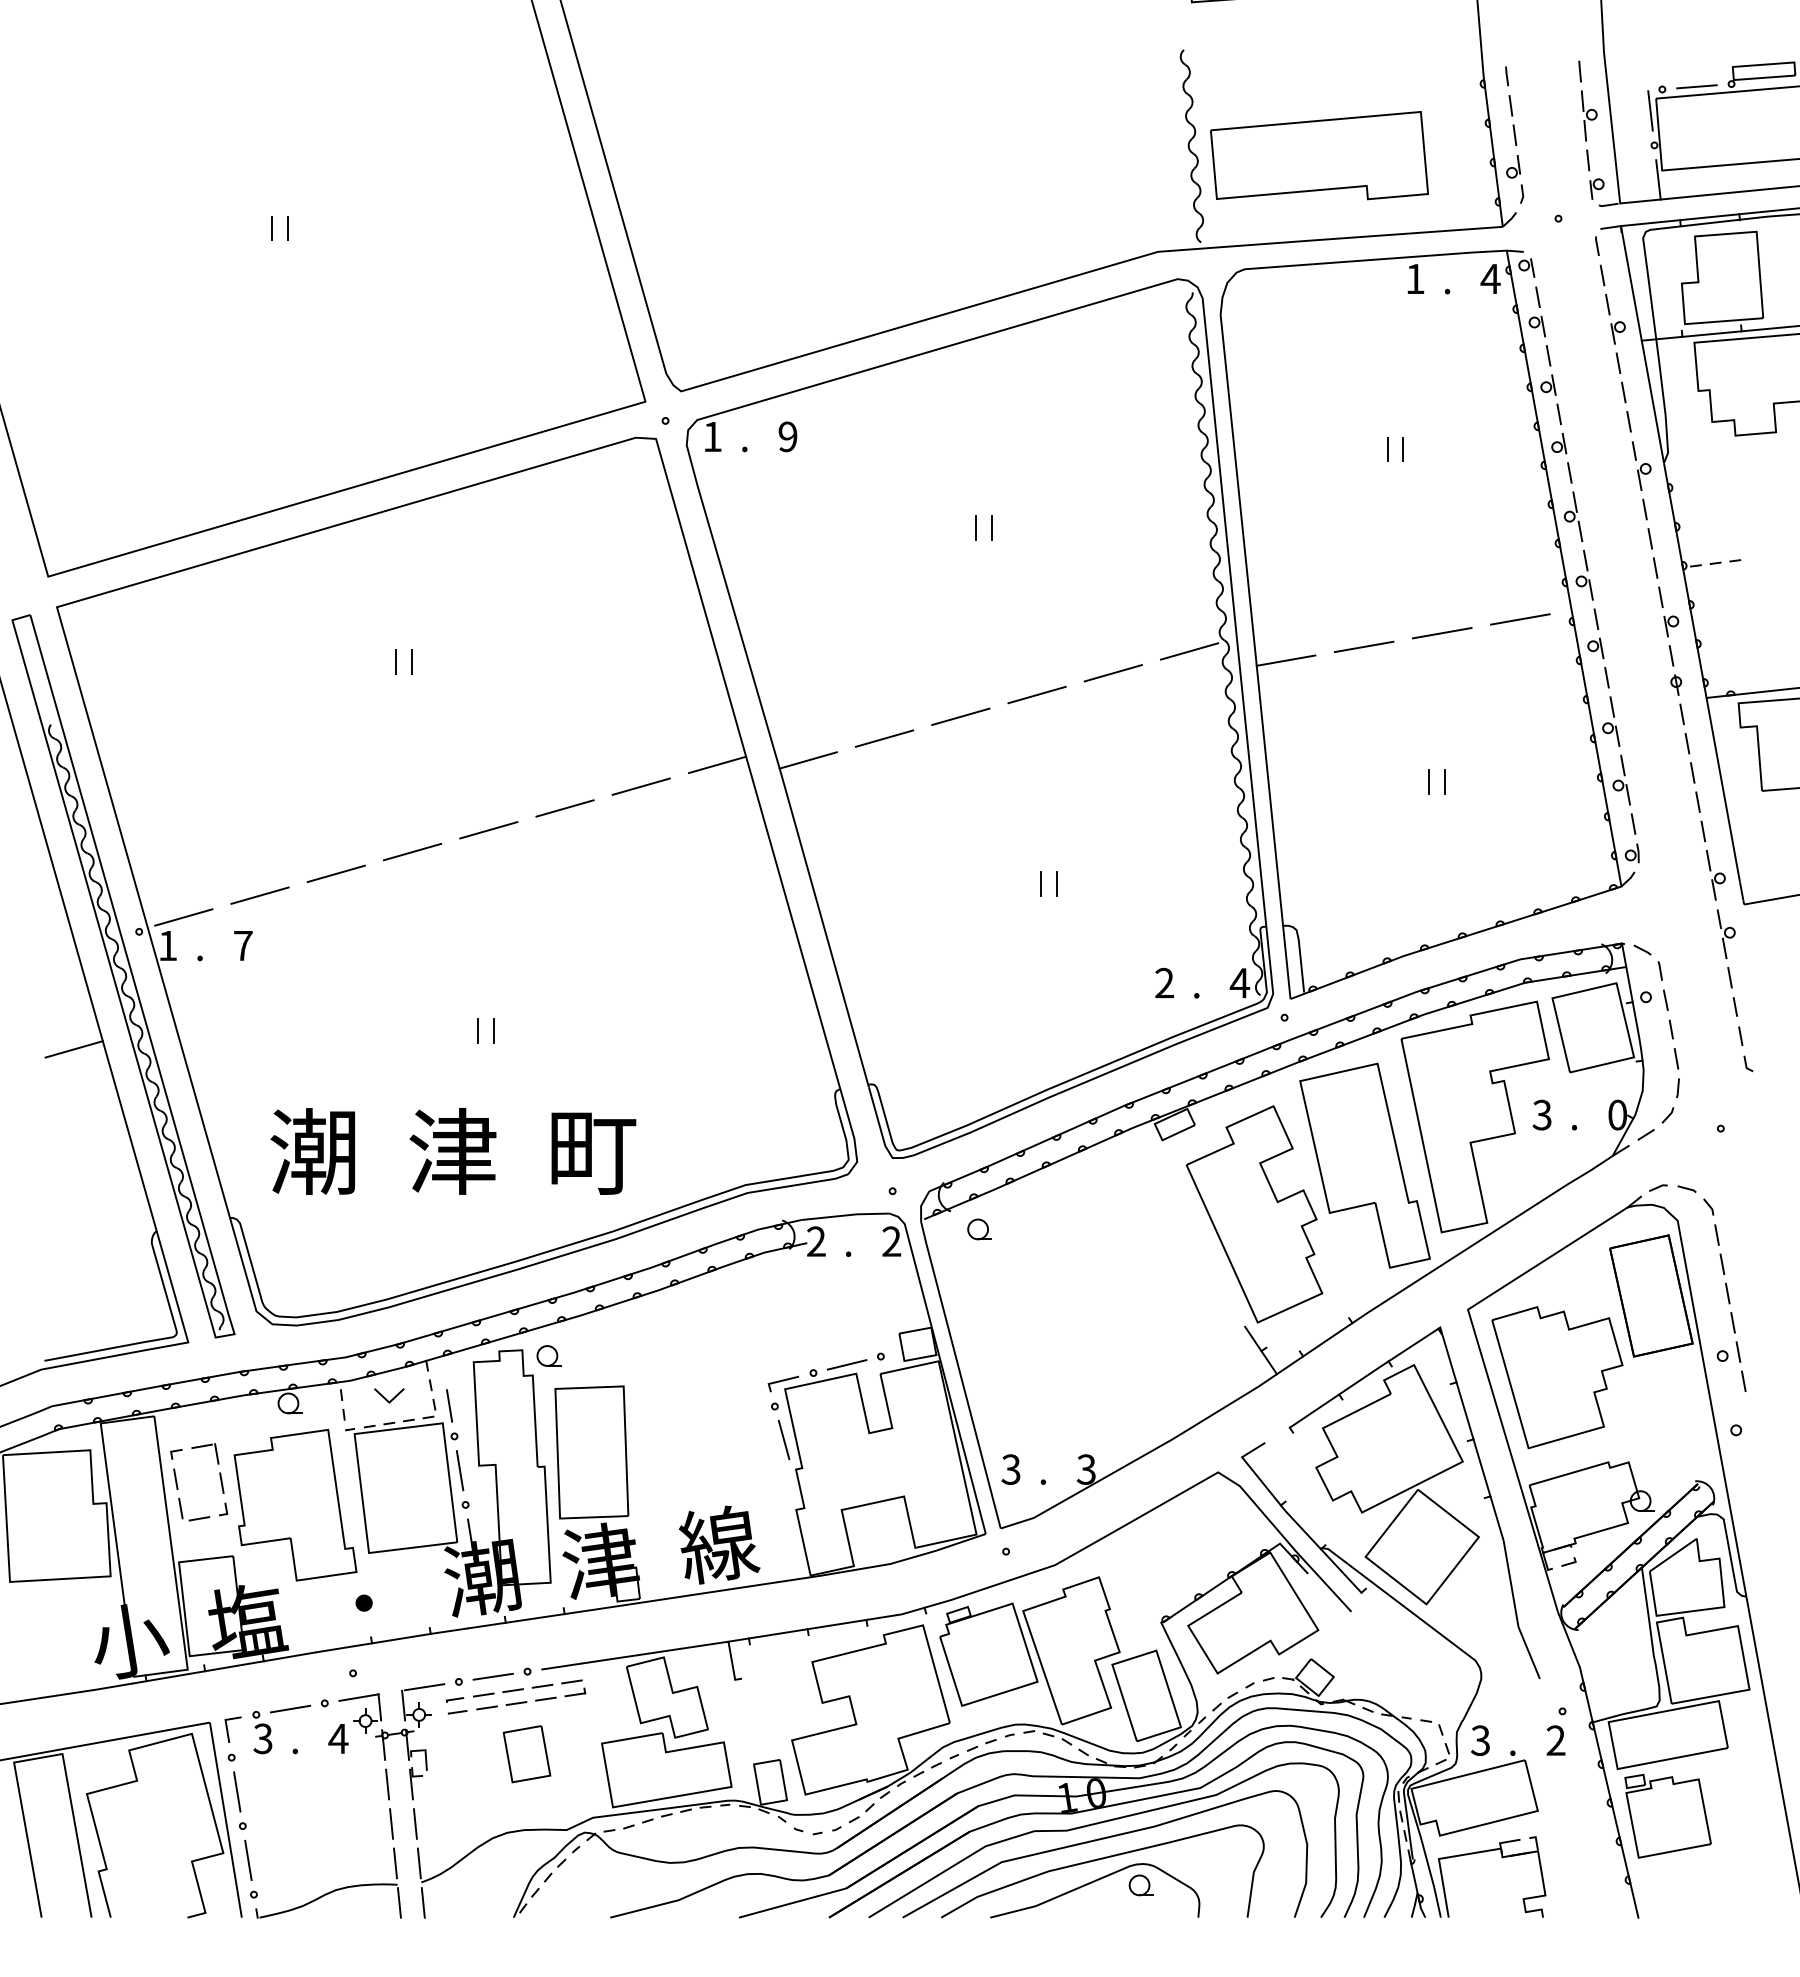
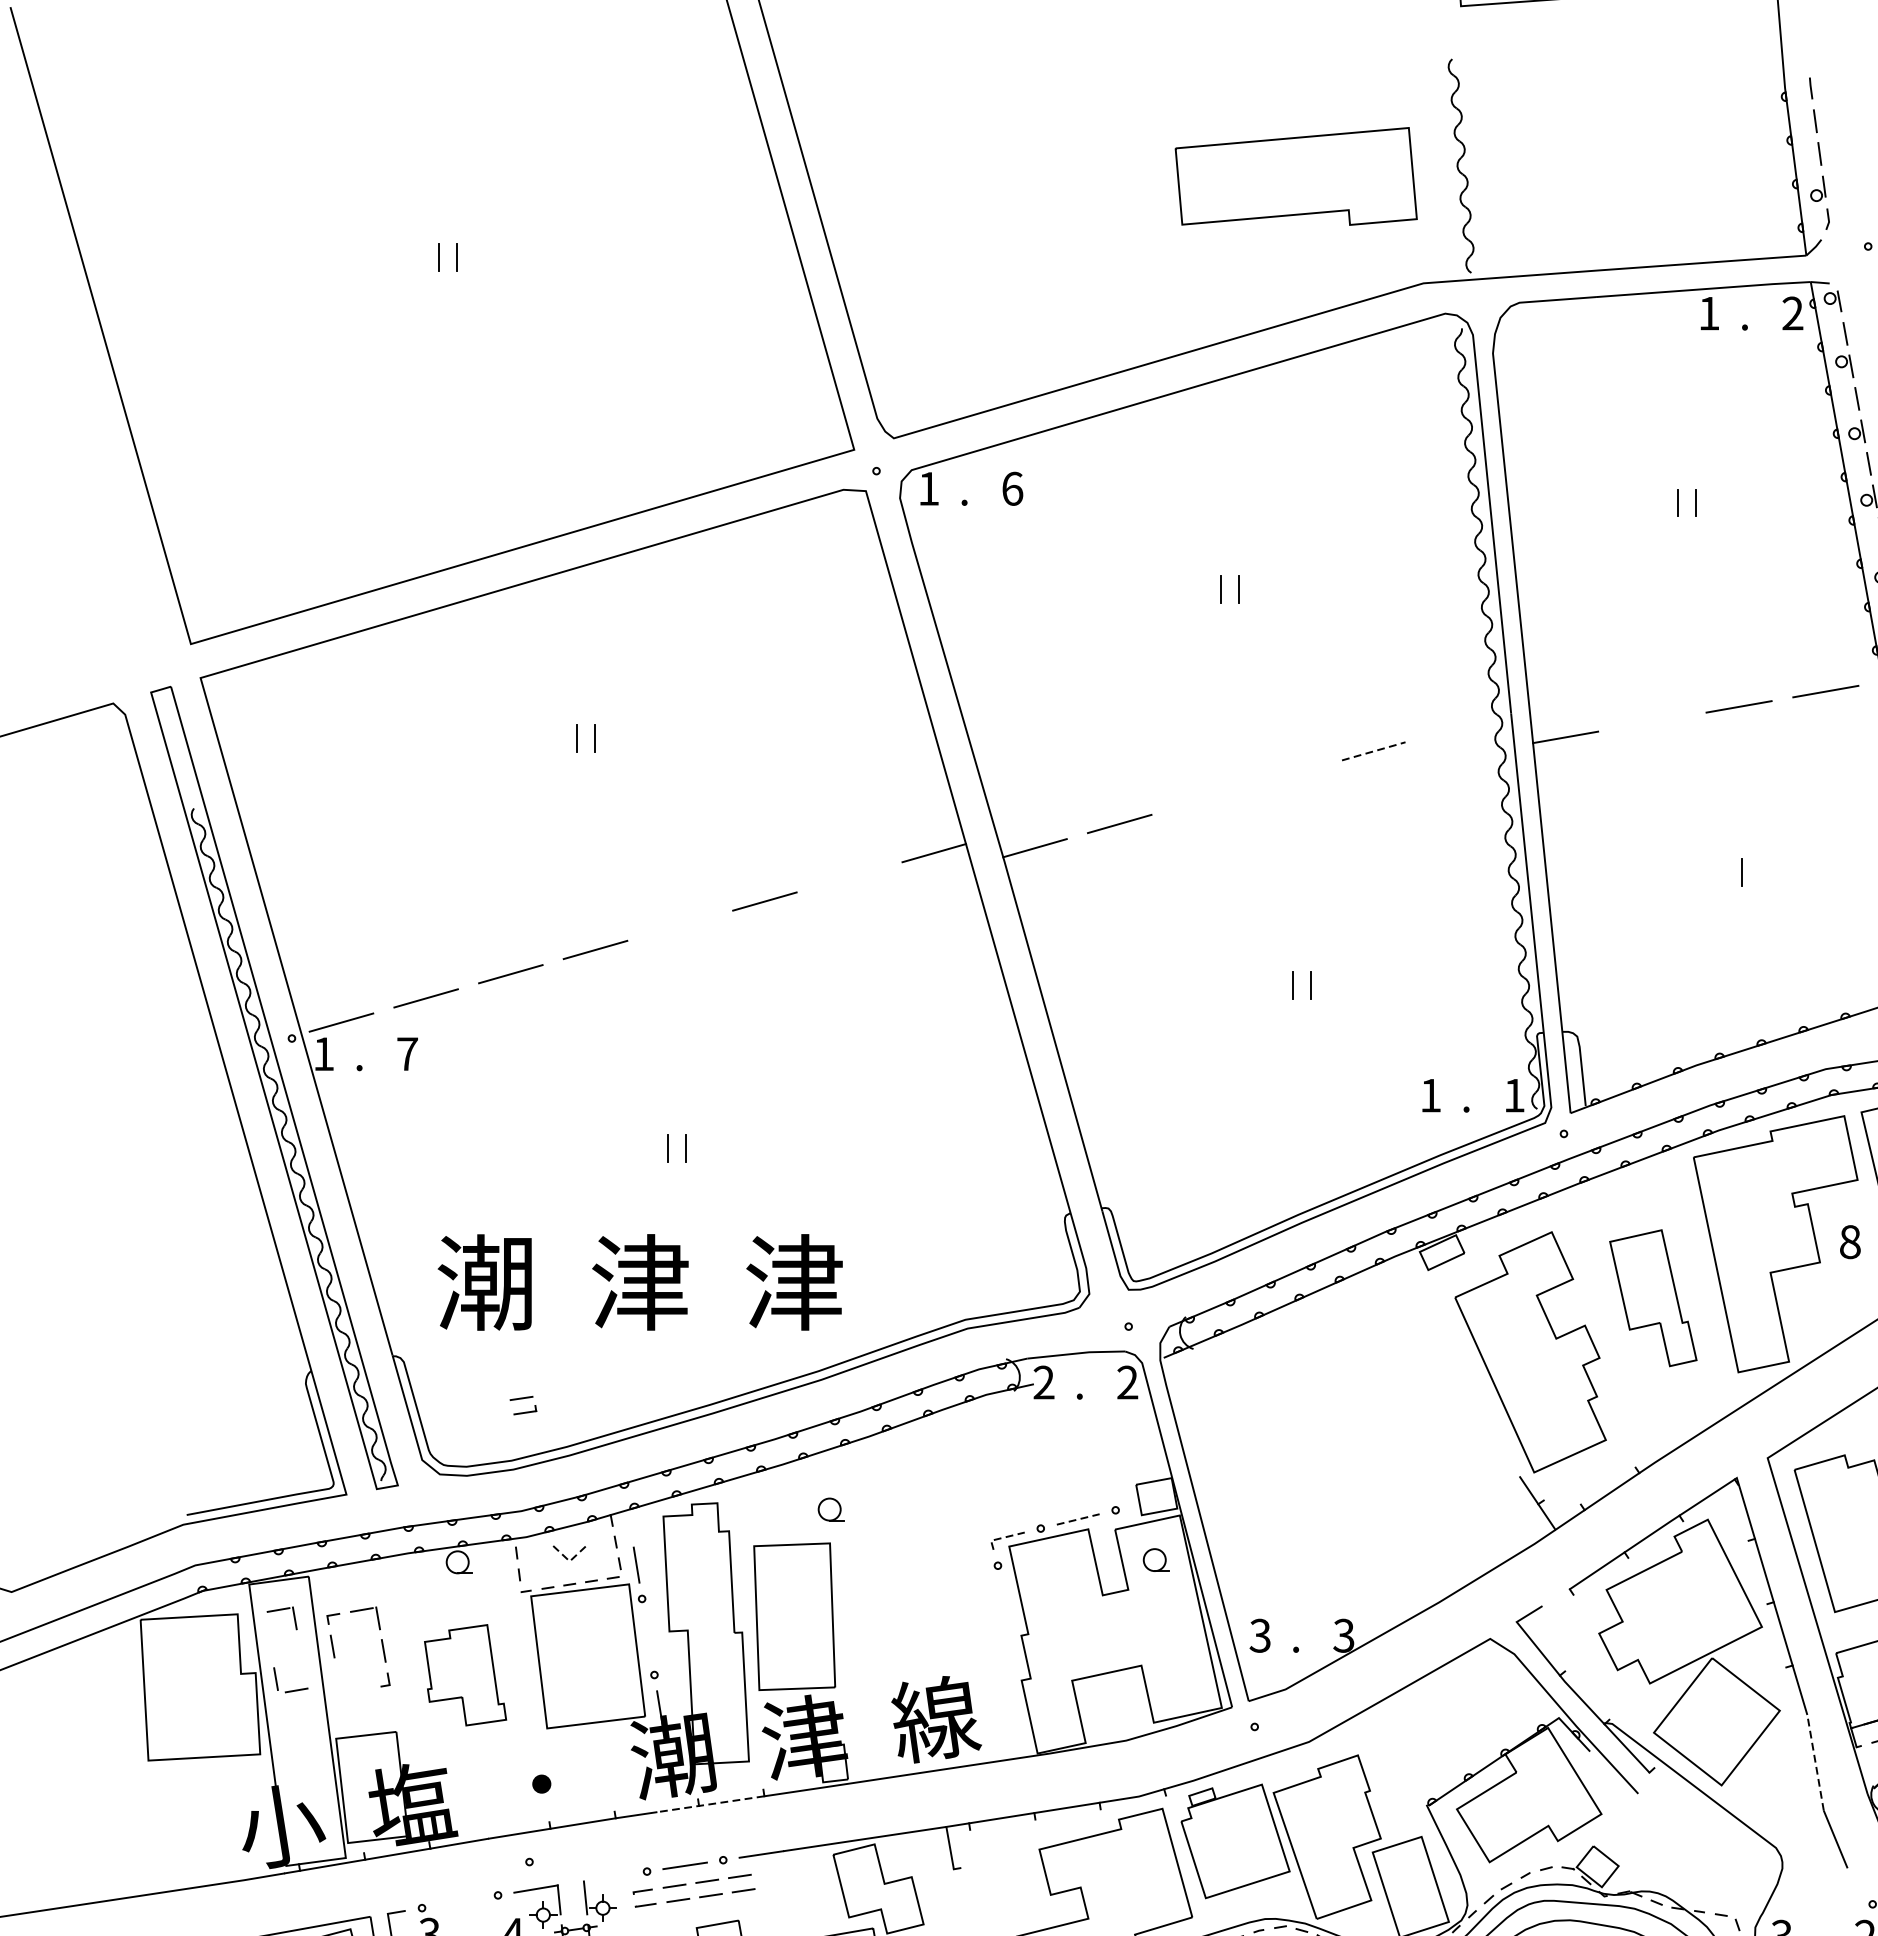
part: (1319, 155) -> (1296, 176), moved
text: (1490, 278) -> (1792, 312), 4 -> 2
text: (787, 436) -> (1011, 488), 9 -> 6
line: (1363, 646) -> (1651, 721), removed
line: (1189, 651) -> (1458, 727), removed
line: (1113, 673) -> (1373, 751), solid -> dashed
line: (1036, 694) -> (1288, 774), removed
line: (960, 716) -> (1204, 799), removed
line: (1428, 781) -> (1723, 871), removed
line: (640, 786) -> (848, 877), removed
line: (488, 830) -> (679, 926), removed
text: (1164, 982) -> (1430, 1094), 2 -> 1
text: (1239, 983) -> (1513, 1095), 4 -> 1
line: (73, 1049) -> (218, 1169), removed
text: (1541, 1114) -> (1849, 1241), 3 -> 8
text: (592, 1151) -> (795, 1282), 町 -> 津
part: (1364, 1165) -> (1652, 1298), size x0.6
part: (979, 1229) -> (1156, 1560), moved
part: (548, 1355) -> (830, 1509), moved
line: (847, 1364) -> (1078, 1519), solid -> dashed
line: (779, 1381) -> (1003, 1537), solid -> dashed
line: (389, 1402) -> (569, 1561), solid -> dashed
line: (783, 1439) -> (1007, 1602), removed
part: (128, 1447) -> (280, 1611), added
line: (459, 1470) -> (647, 1636), removed
part: (295, 1504) -> (465, 1674), size x0.6
part: (194, 1518) -> (291, 1690), moved
line: (1511, 1584) -> (1816, 1763), solid -> dashed
line: (516, 1621) -> (710, 1804), solid -> dashed
line: (424, 1687) -> (608, 1877), removed
part: (573, 1688) -> (523, 1405), moved
line: (290, 1708) -> (459, 1901), removed

